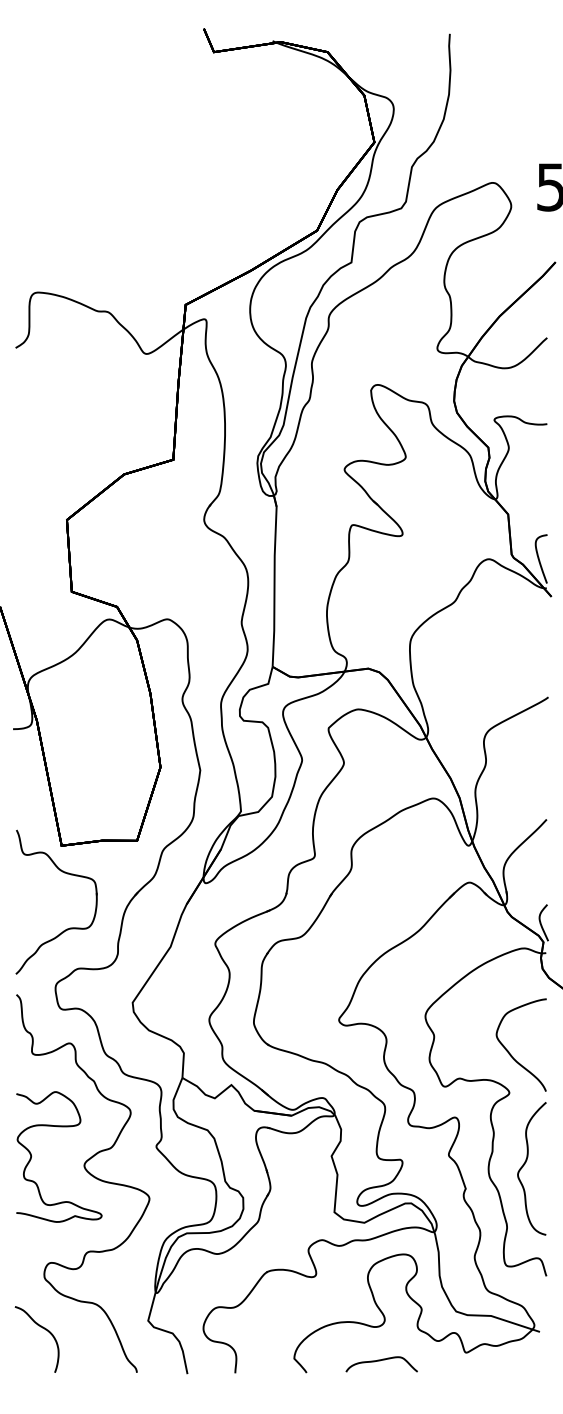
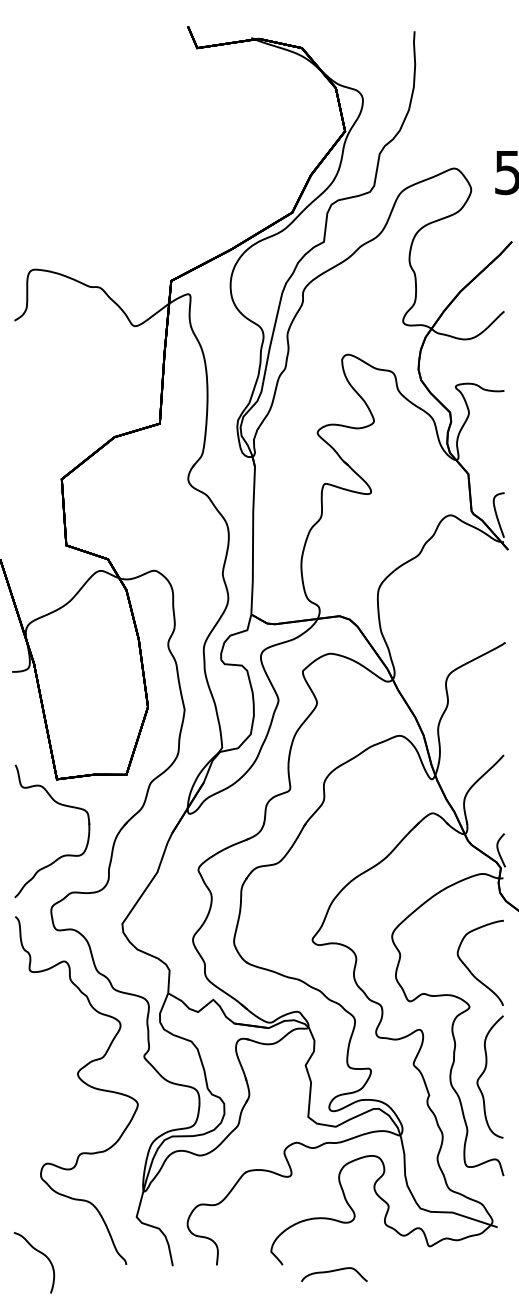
curve: (32, 1156) -> (30, 1065), removed
curve: (42, 1328) -> (39, 1252), moved
curve: (380, 1361) -> (333, 1272), moved

